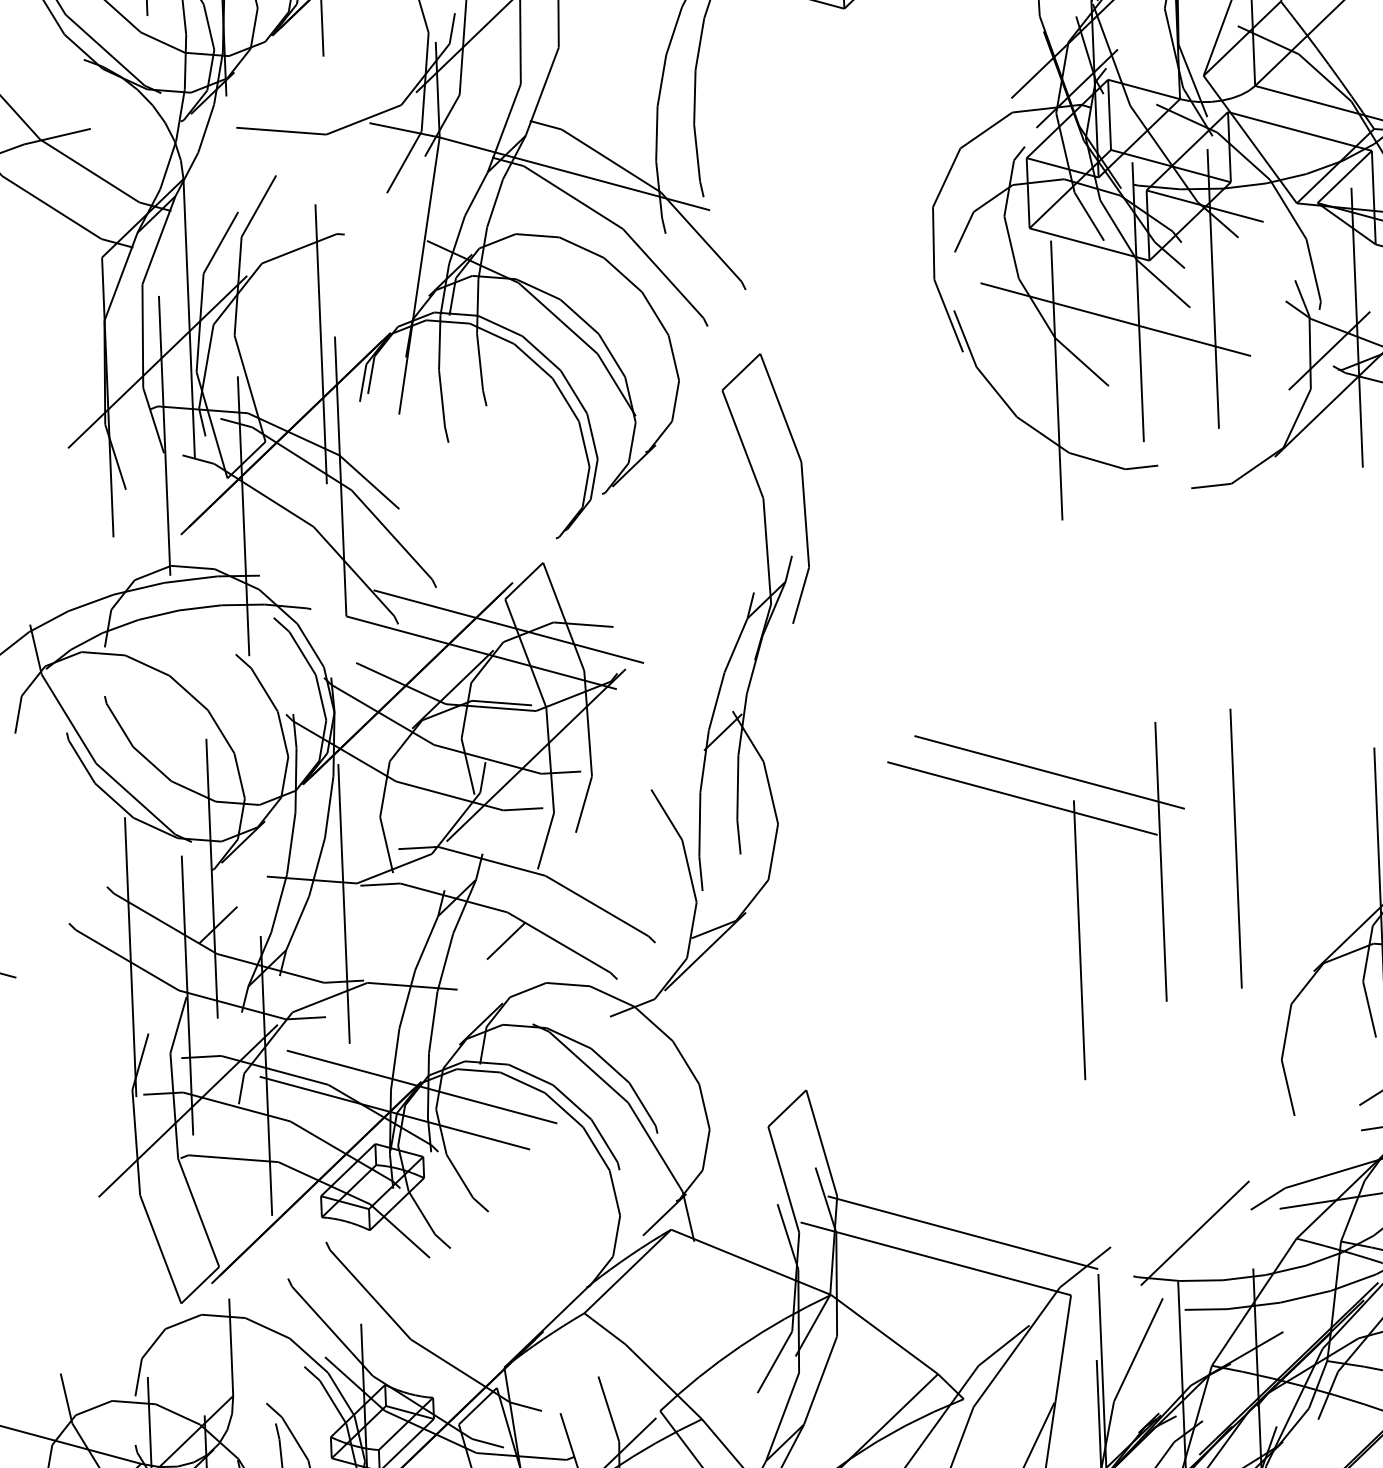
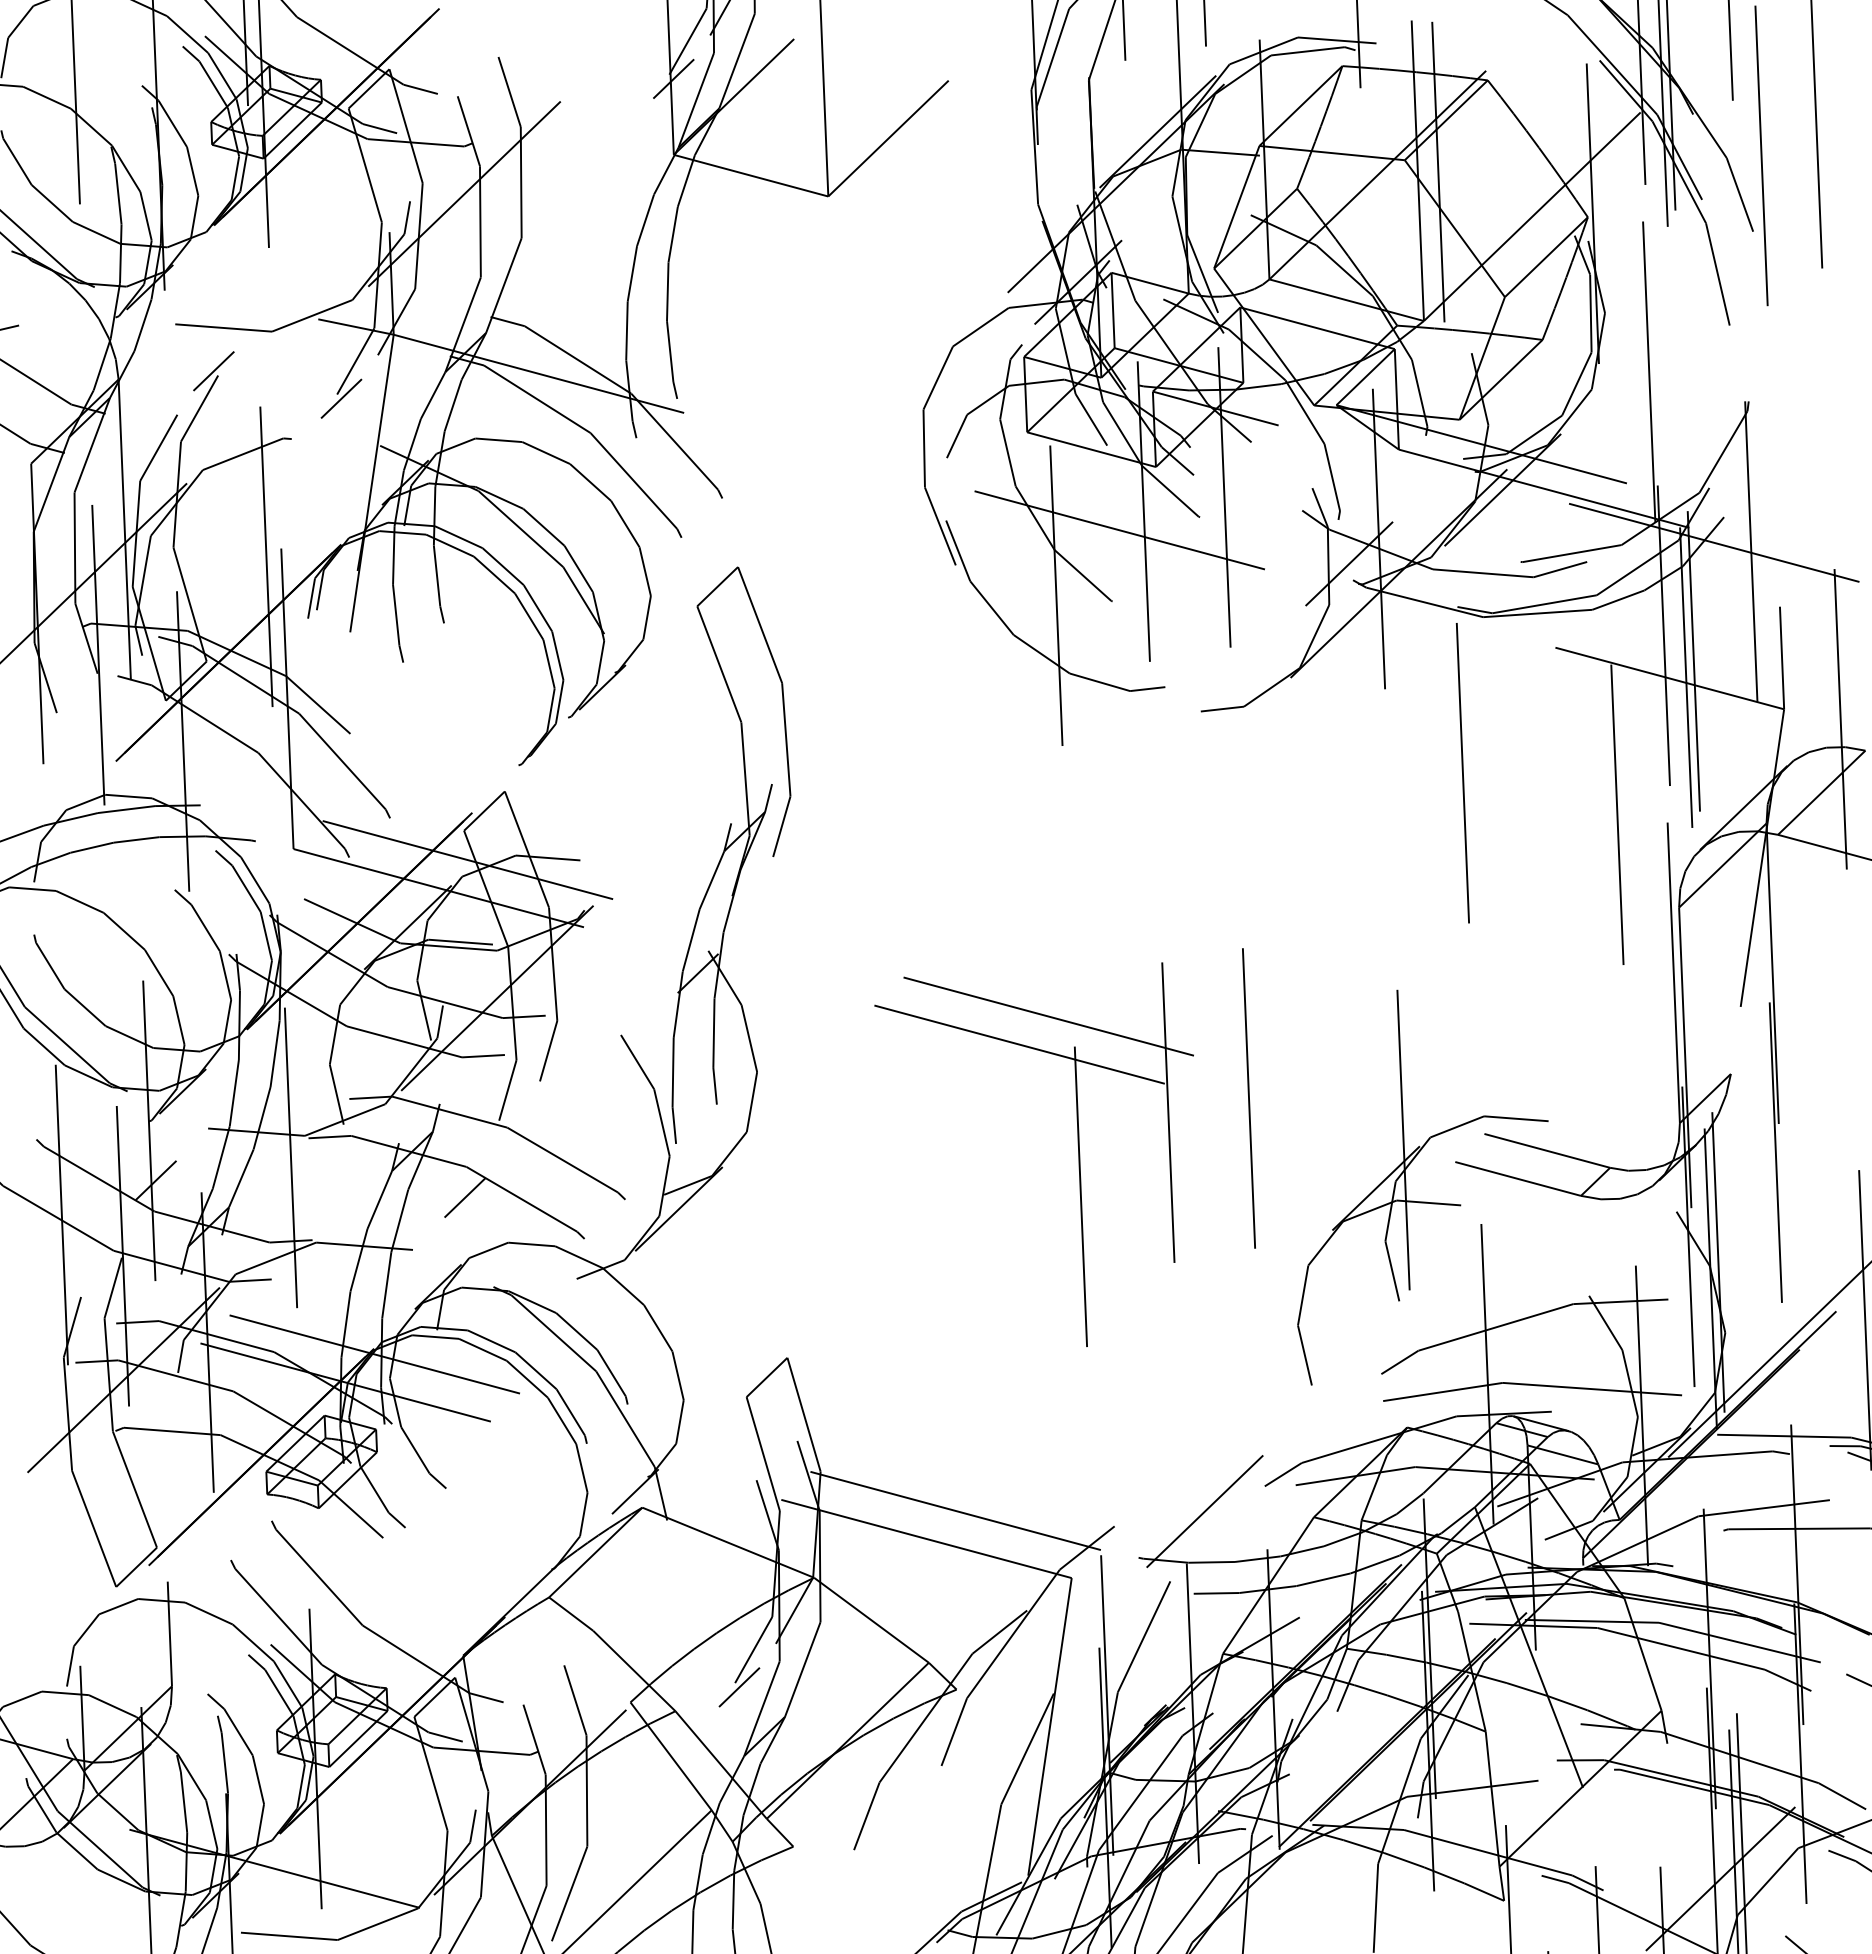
line: (271, 170) -> (213, 370), added
line: (391, 196) -> (341, 398), added
line: (761, 1397) -> (739, 1687), added

